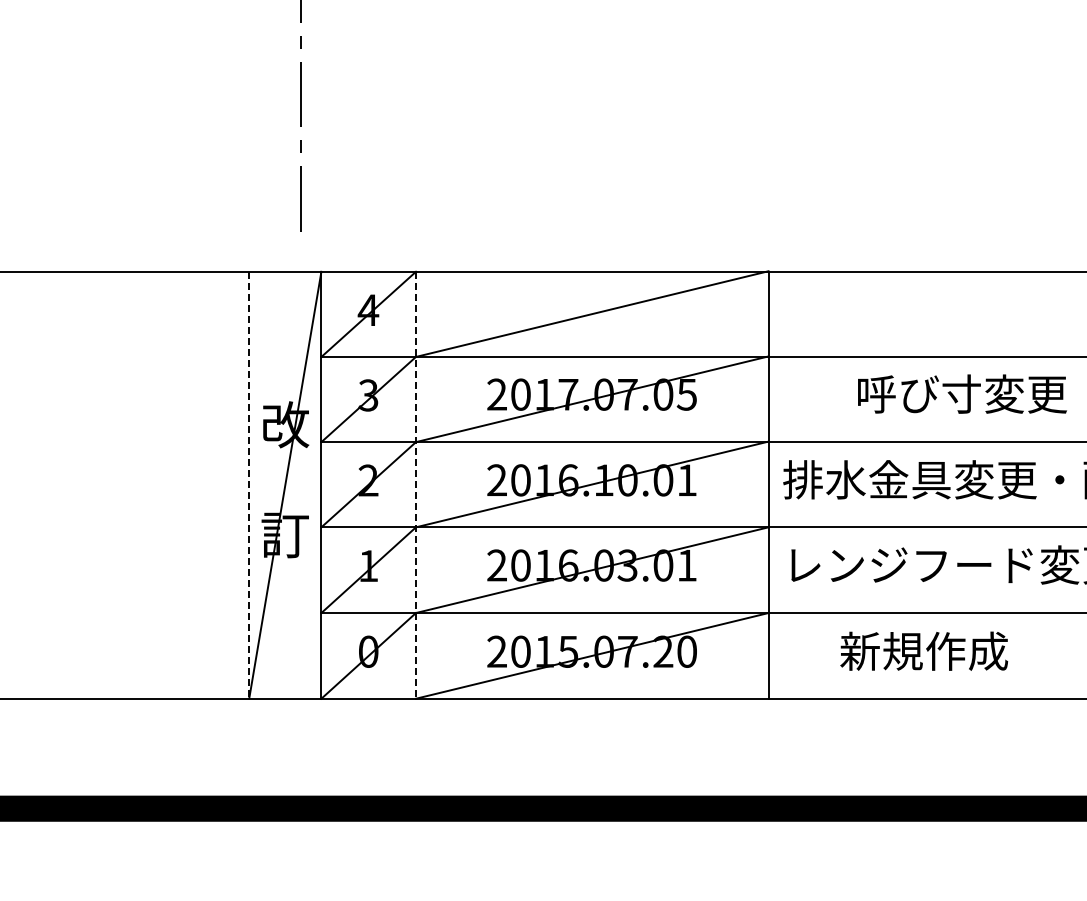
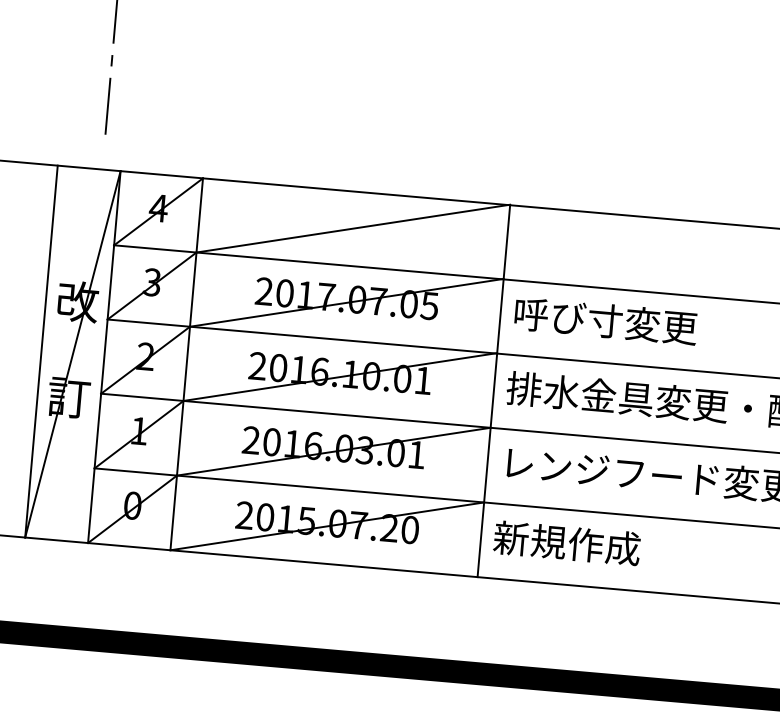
text: (962, 393) -> (606, 320), moved
line: (249, 485) -> (41, 351), dashed -> solid
line: (415, 485) -> (186, 364), dashed -> solid
text: (924, 650) -> (567, 542), moved

